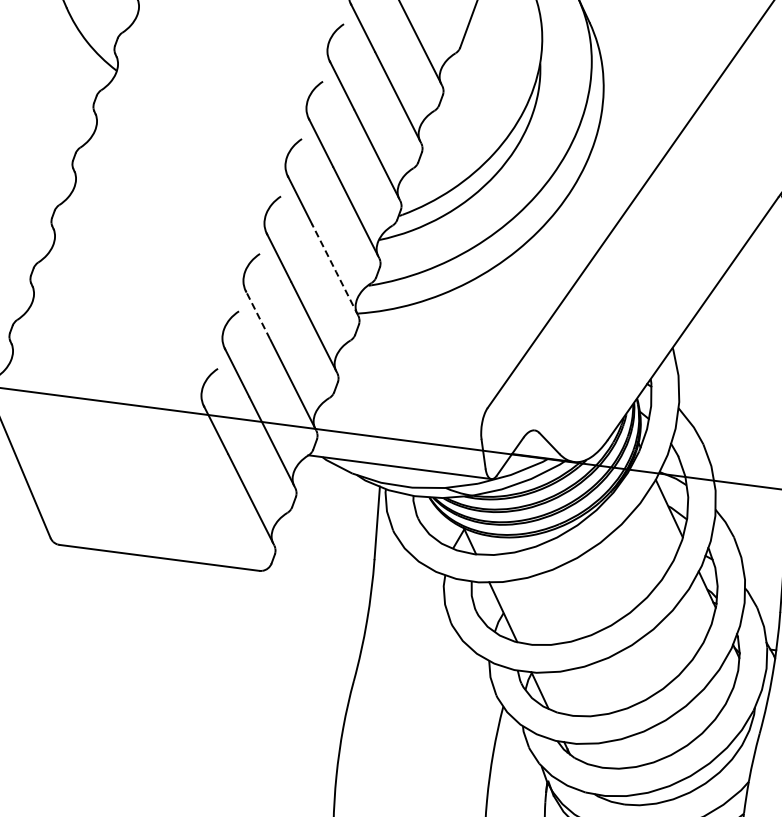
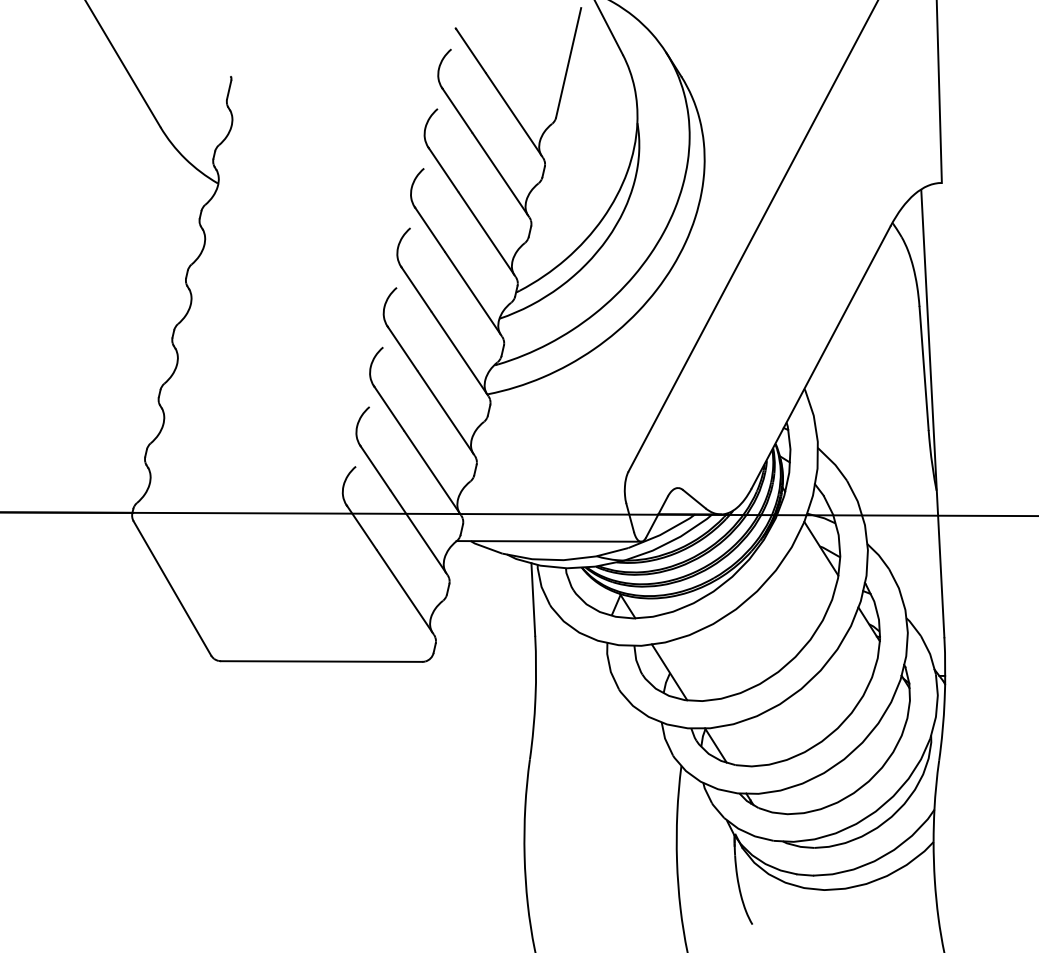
line: (335, 270) -> (460, 354), dashed -> solid
line: (257, 315) -> (388, 408), dashed -> solid

